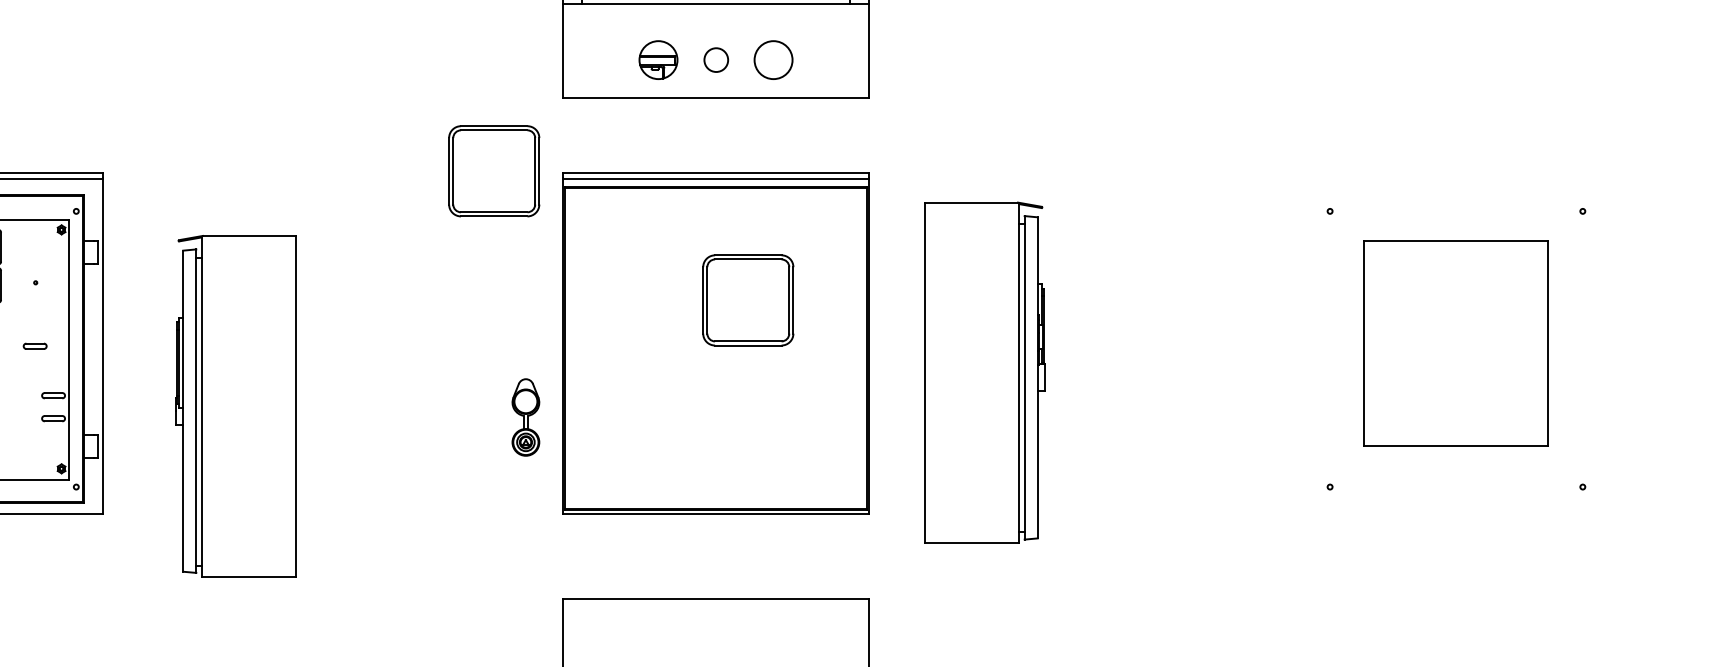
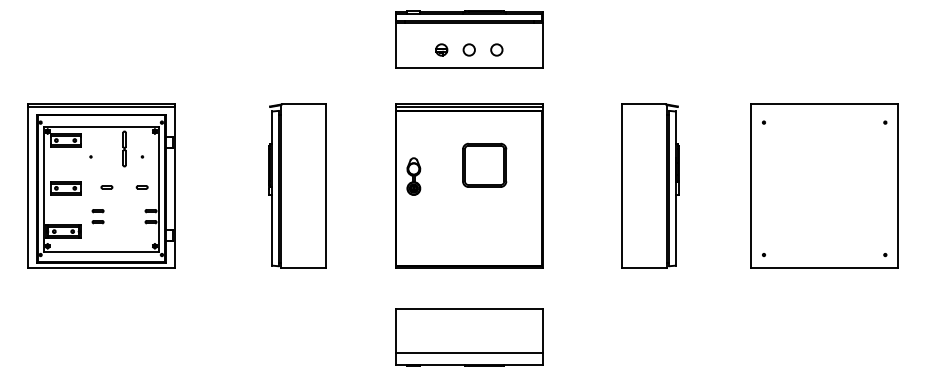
part: (658, 59) -> (441, 49), size x0.62
circle: (772, 59) -> (496, 49), size x0.62
part: (493, 169) -> (362, 102), removed
part: (1456, 342) -> (824, 185), size x1.67
part: (985, 371) -> (650, 185), moved
part: (235, 404) -> (297, 185), moved
part: (525, 417) -> (413, 176), moved

